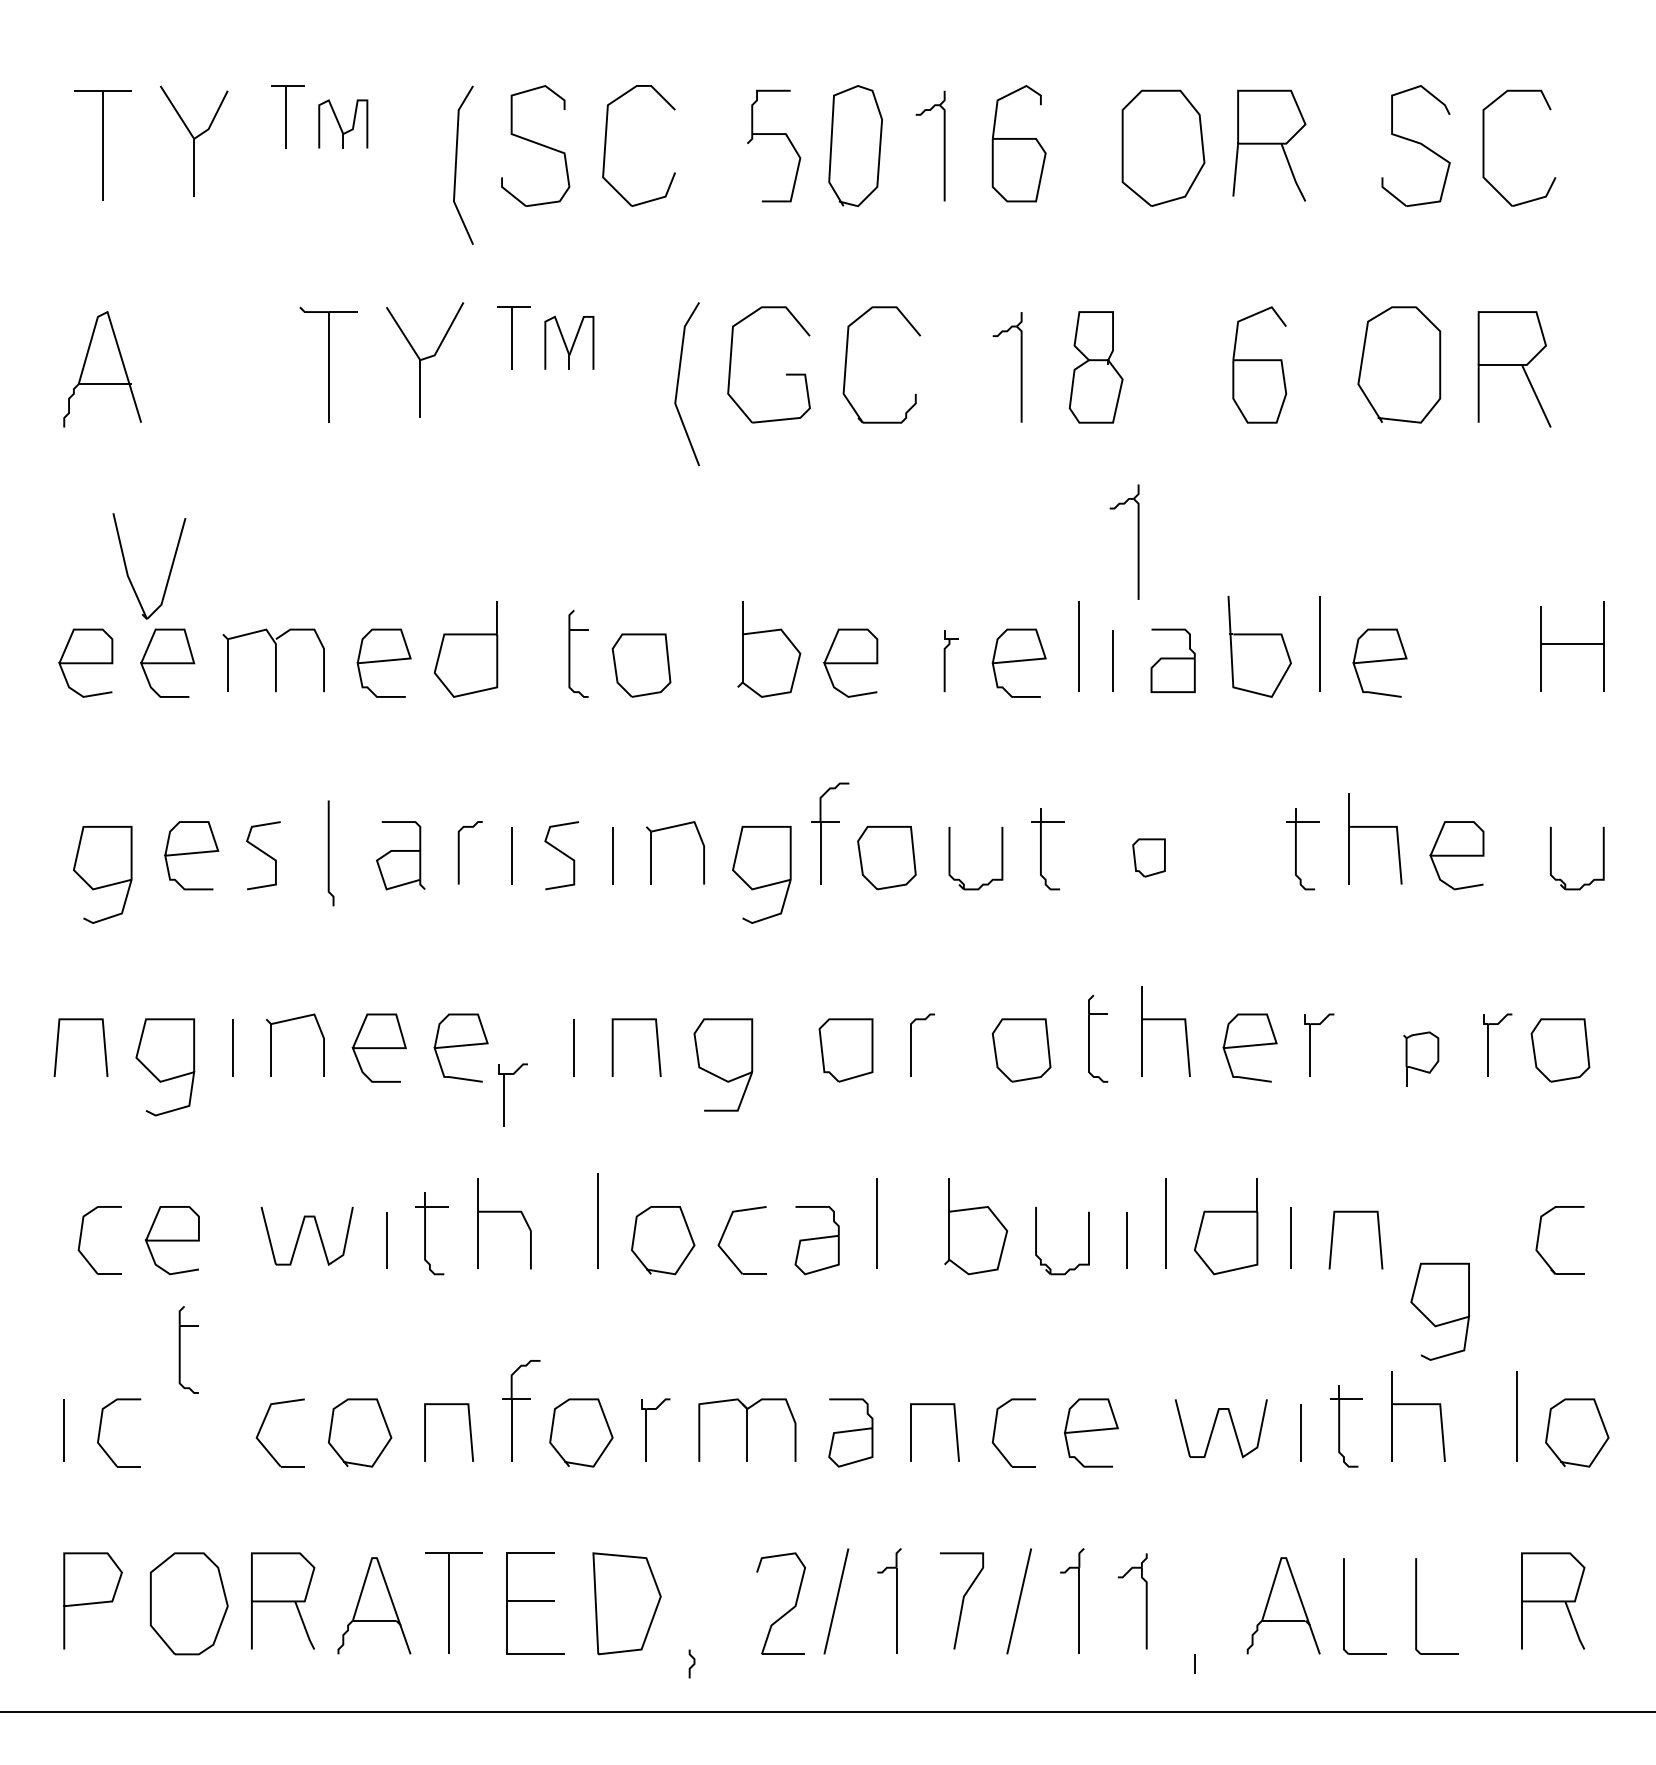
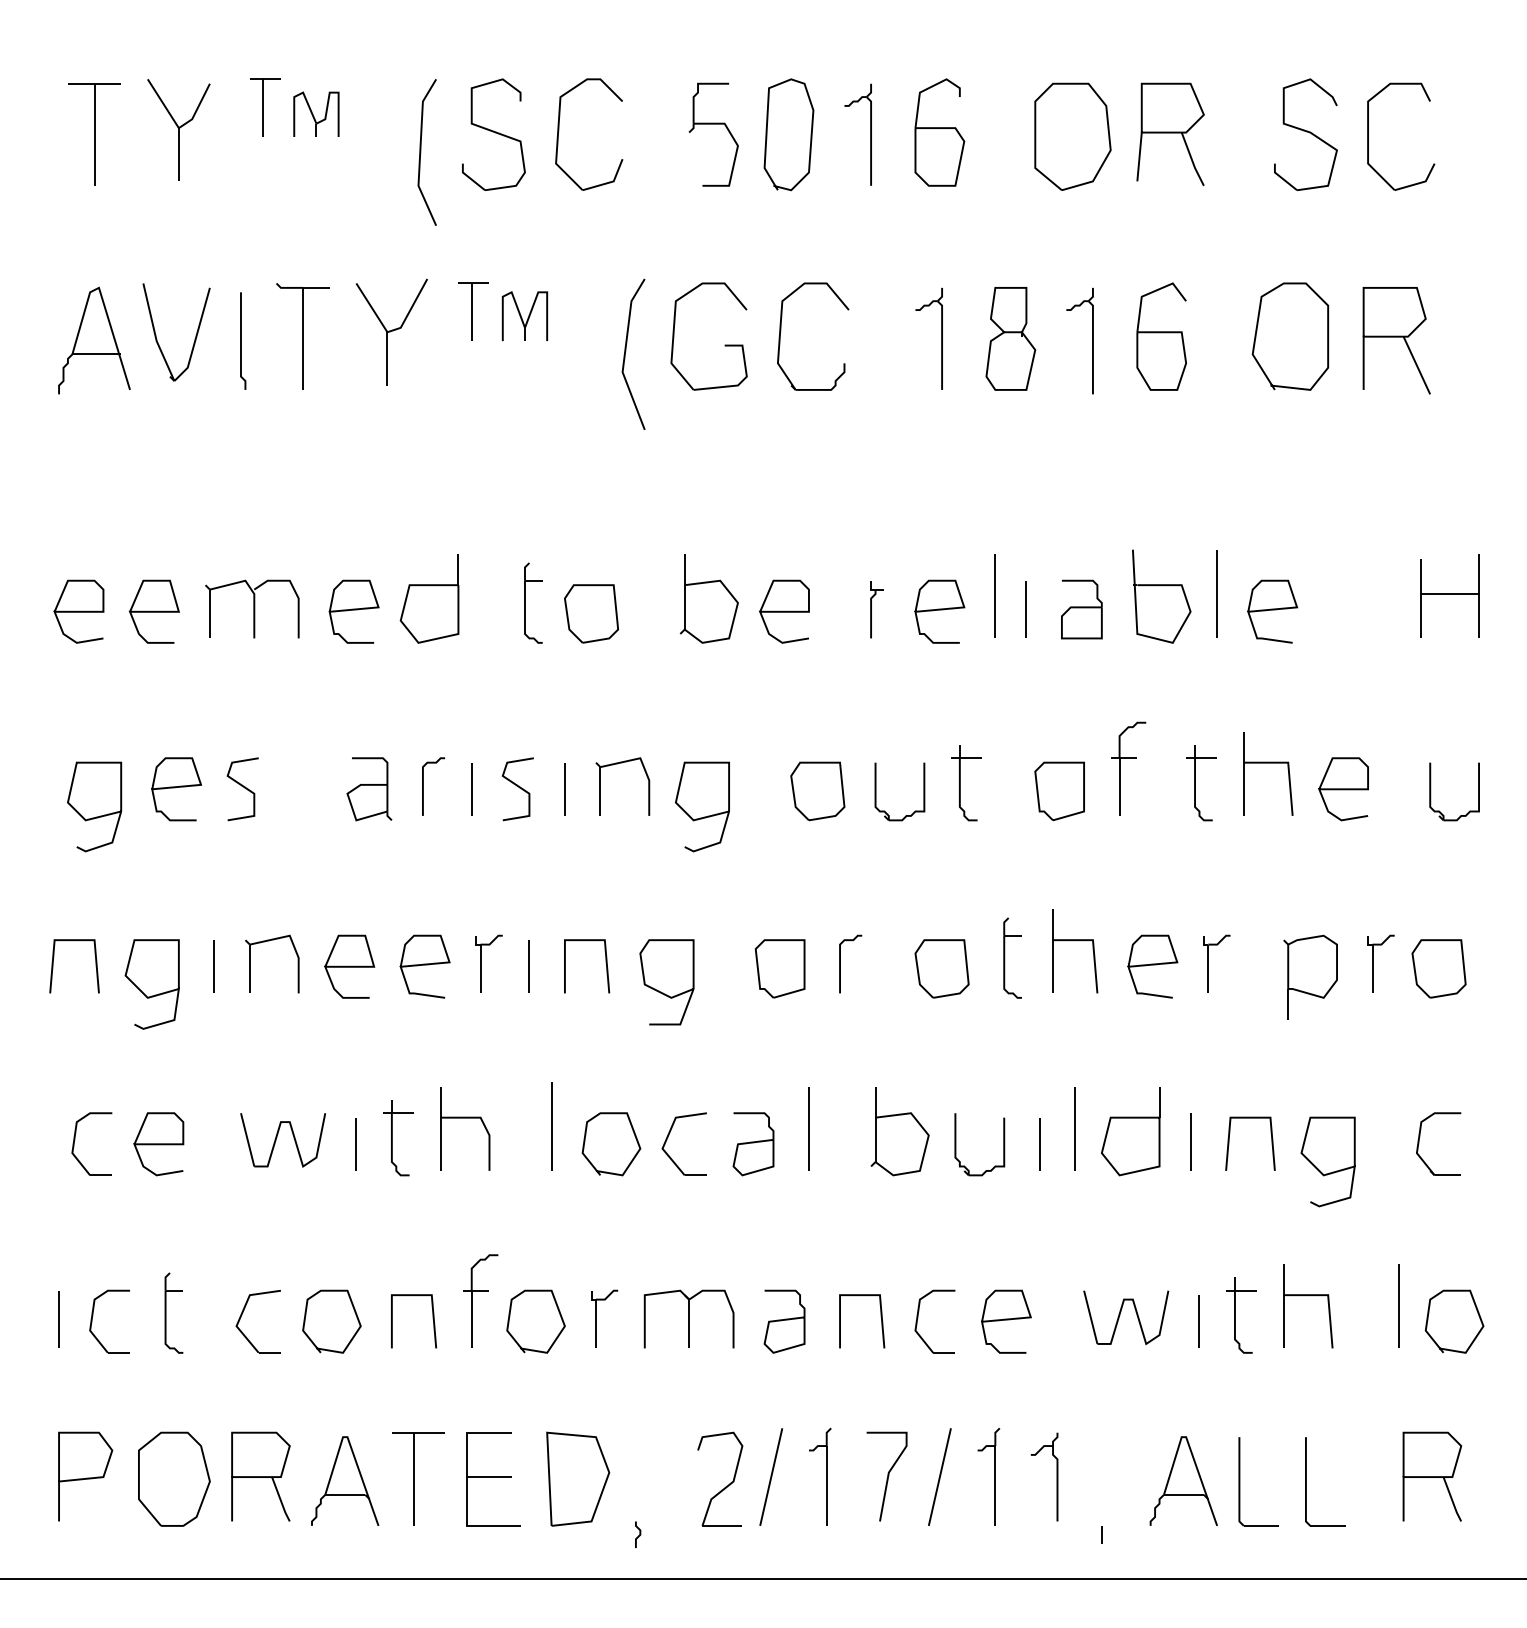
part: (1138, 541) -> (1092, 340), moved
part: (169, 569) -> (195, 335), moved
part: (821, 833) -> (1120, 768), moved
line: (329, 852) -> (241, 340), moved
part: (1148, 858) -> (1059, 791), size x1.67
part: (1421, 1058) -> (1310, 976), size x1.67
part: (504, 1094) -> (481, 963), moved
curve: (1444, 1322) -> (1332, 1171), moved
part: (180, 1349) -> (166, 1312), moved

